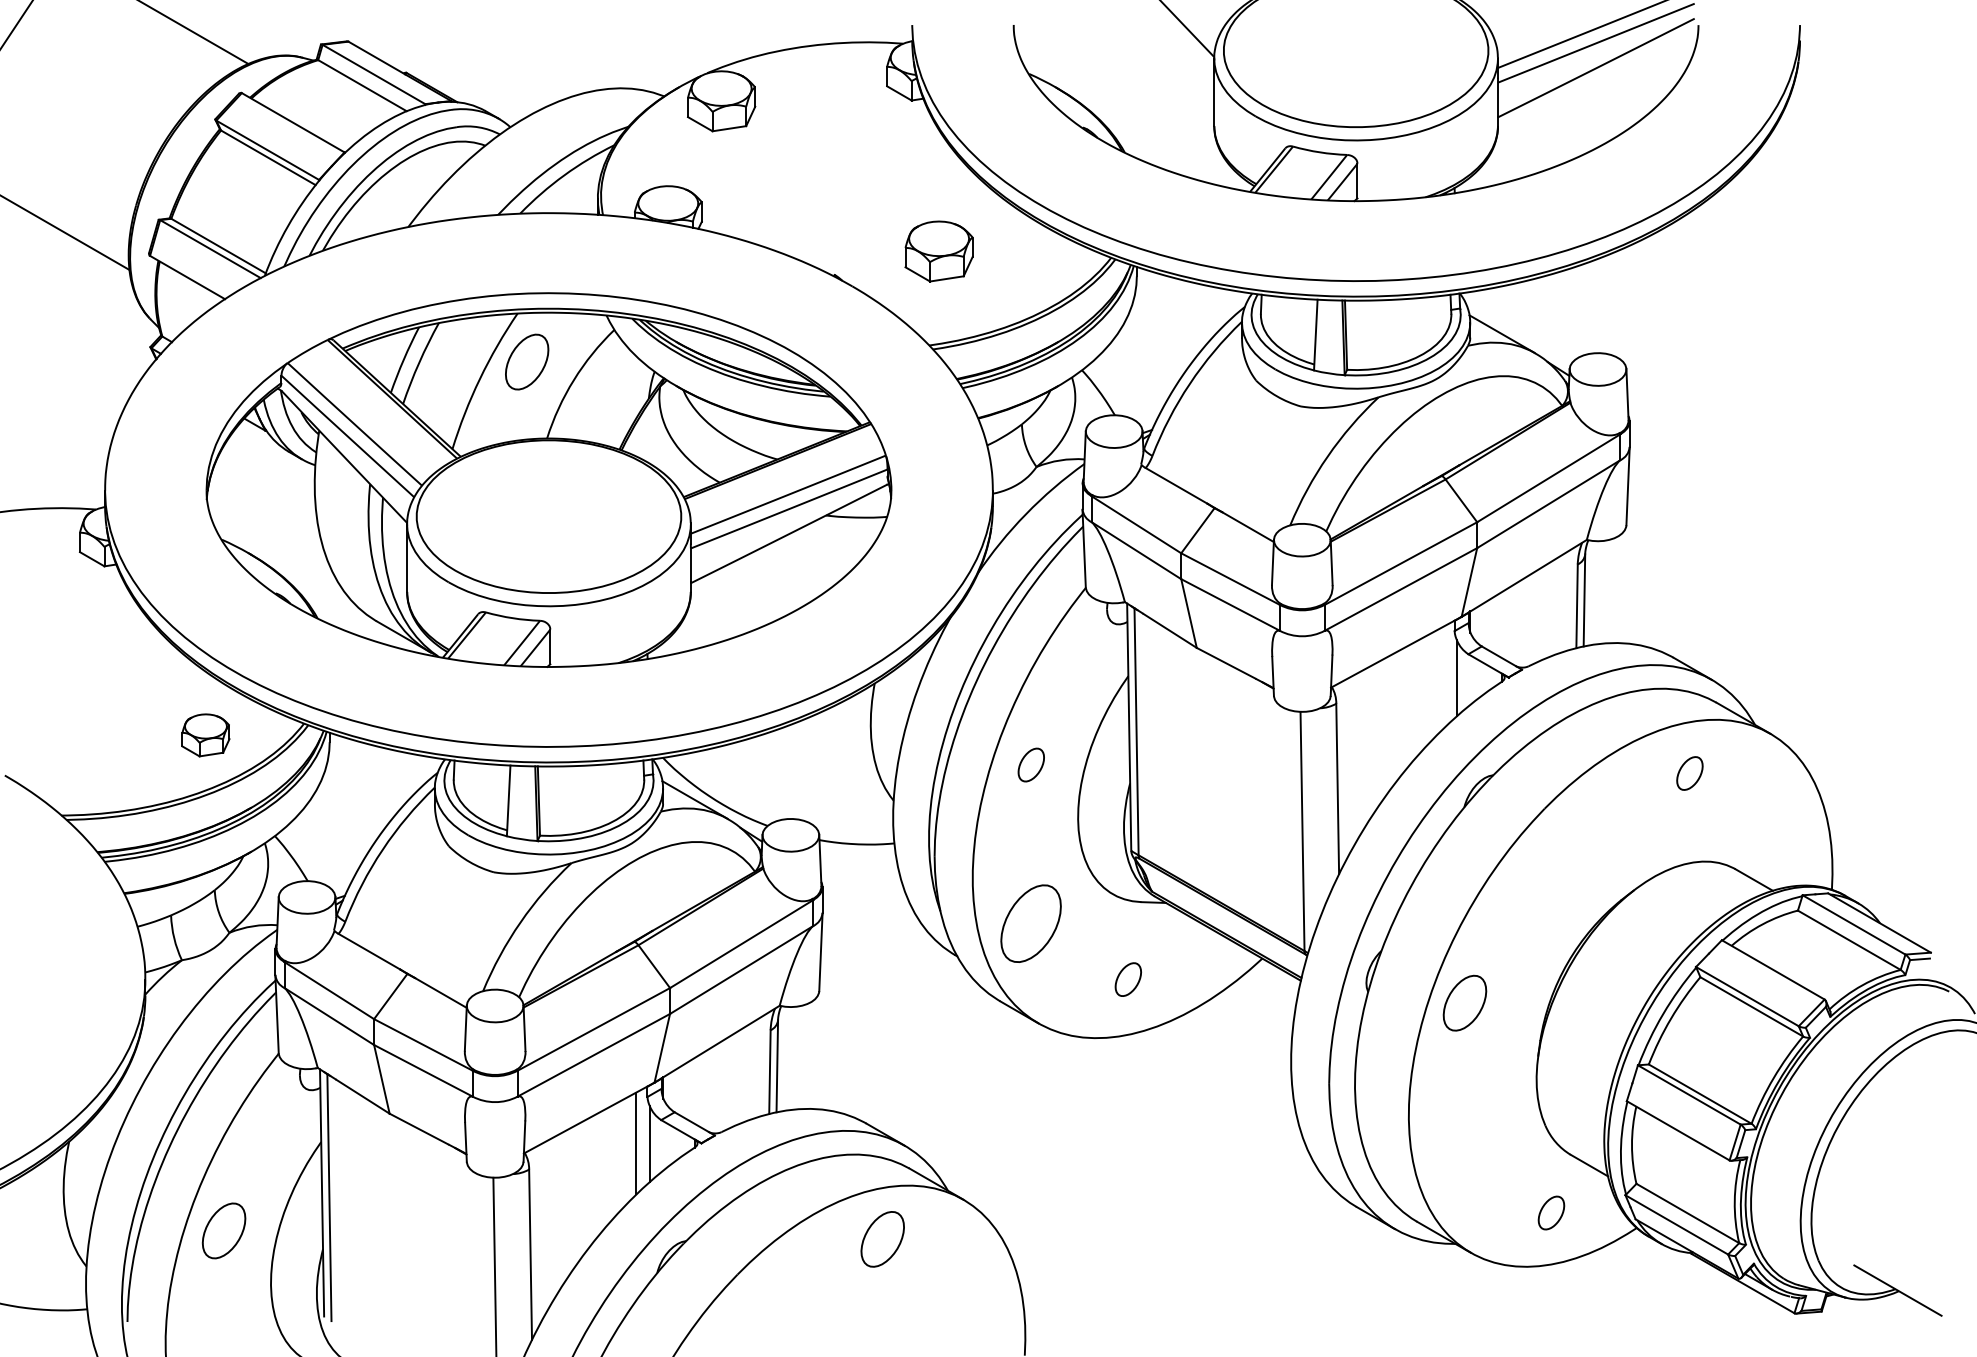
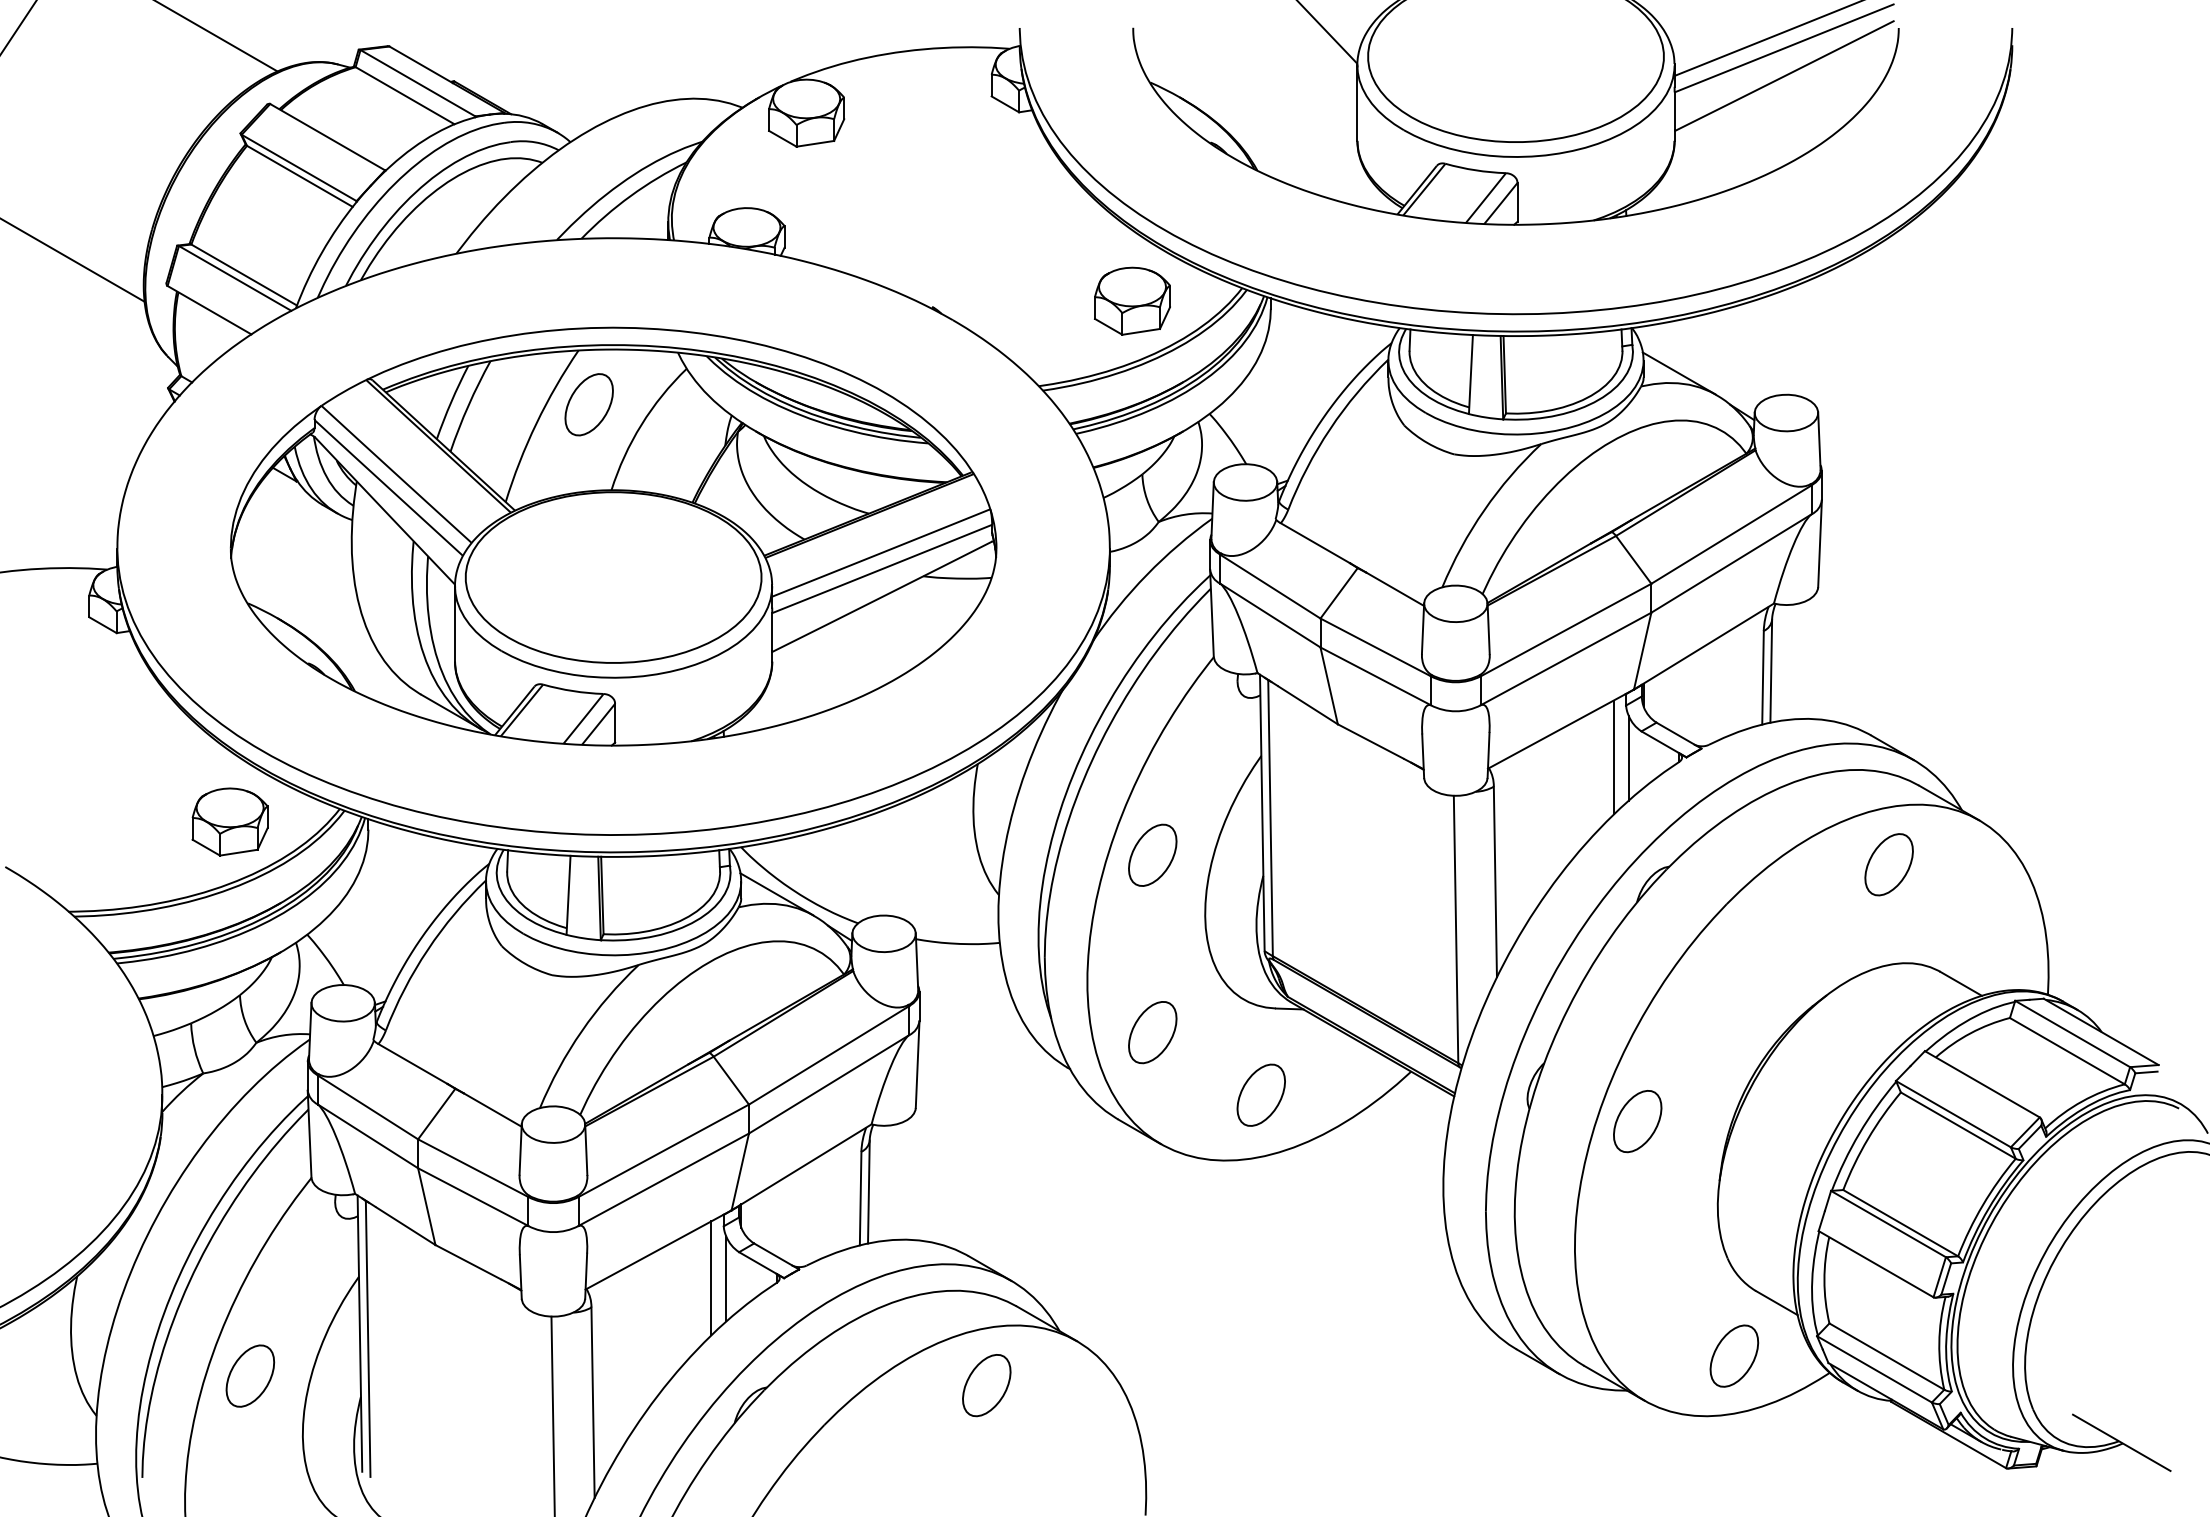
part: (938, 251) -> (1131, 301), moved
line: (1443, 677) -> (1613, 757), added
part: (205, 735) -> (229, 822), size x1.43
part: (1031, 764) -> (1153, 854), size x1.67
part: (1689, 773) -> (1888, 864), size x1.67
part: (1031, 923) -> (1153, 1032), size x0.71
part: (1128, 979) -> (1261, 1095), size x1.67
part: (1551, 1212) -> (1734, 1355), size x1.67

